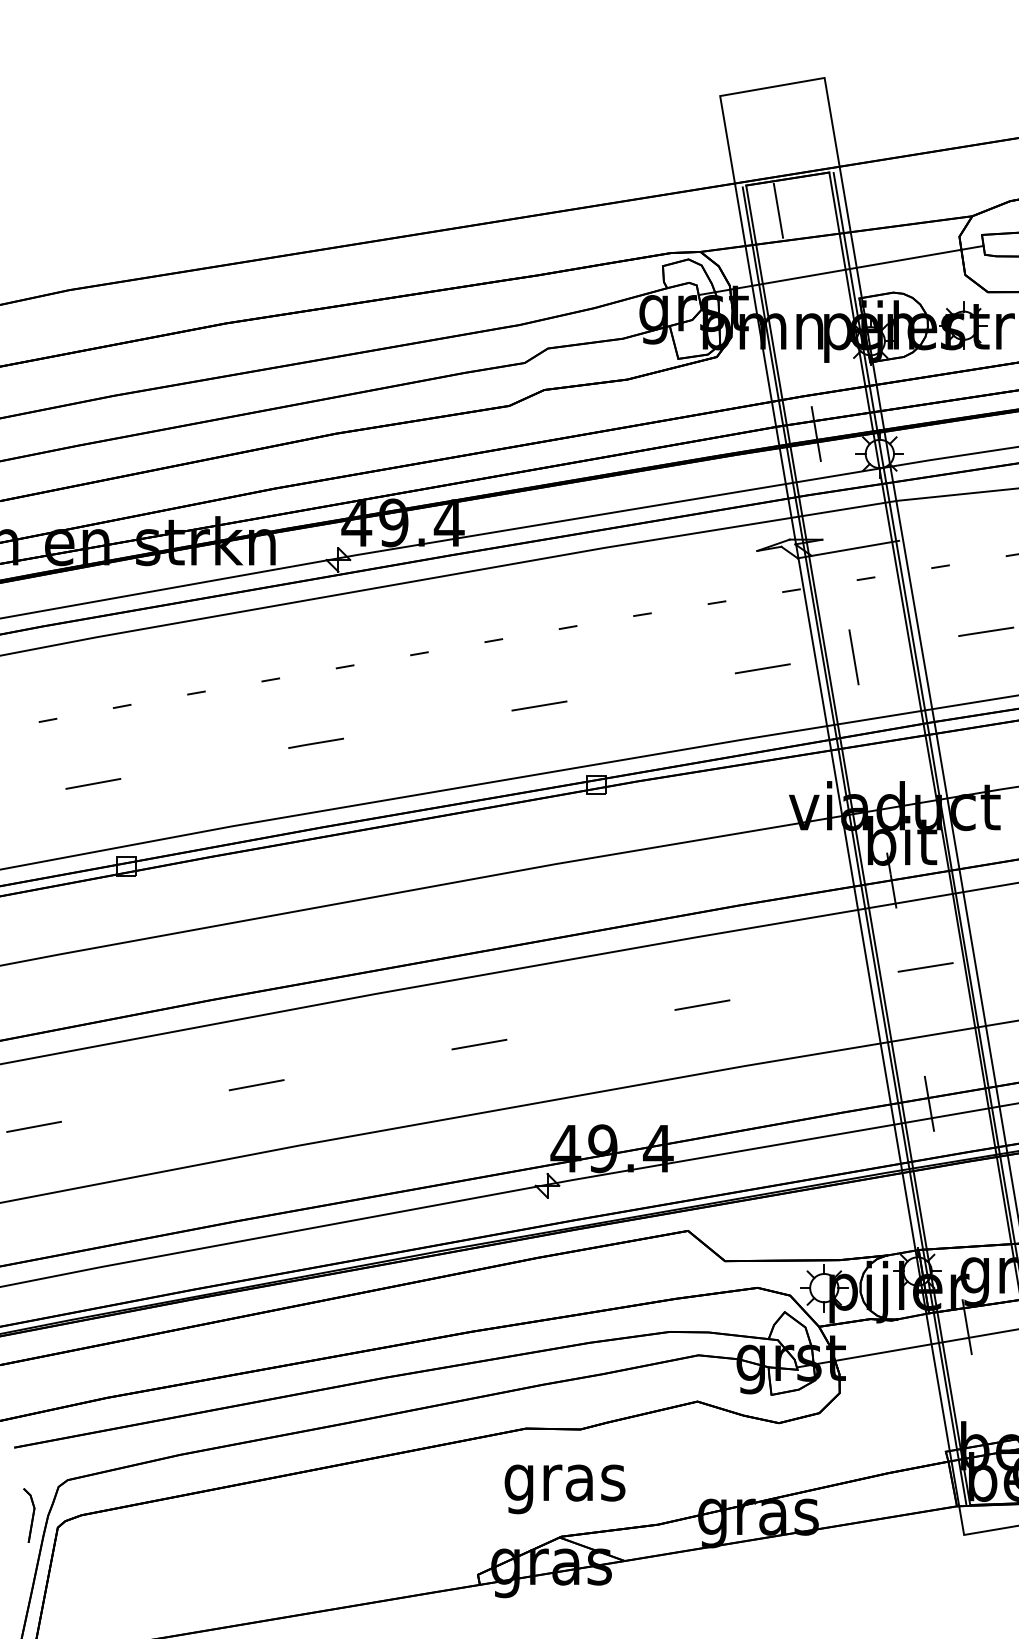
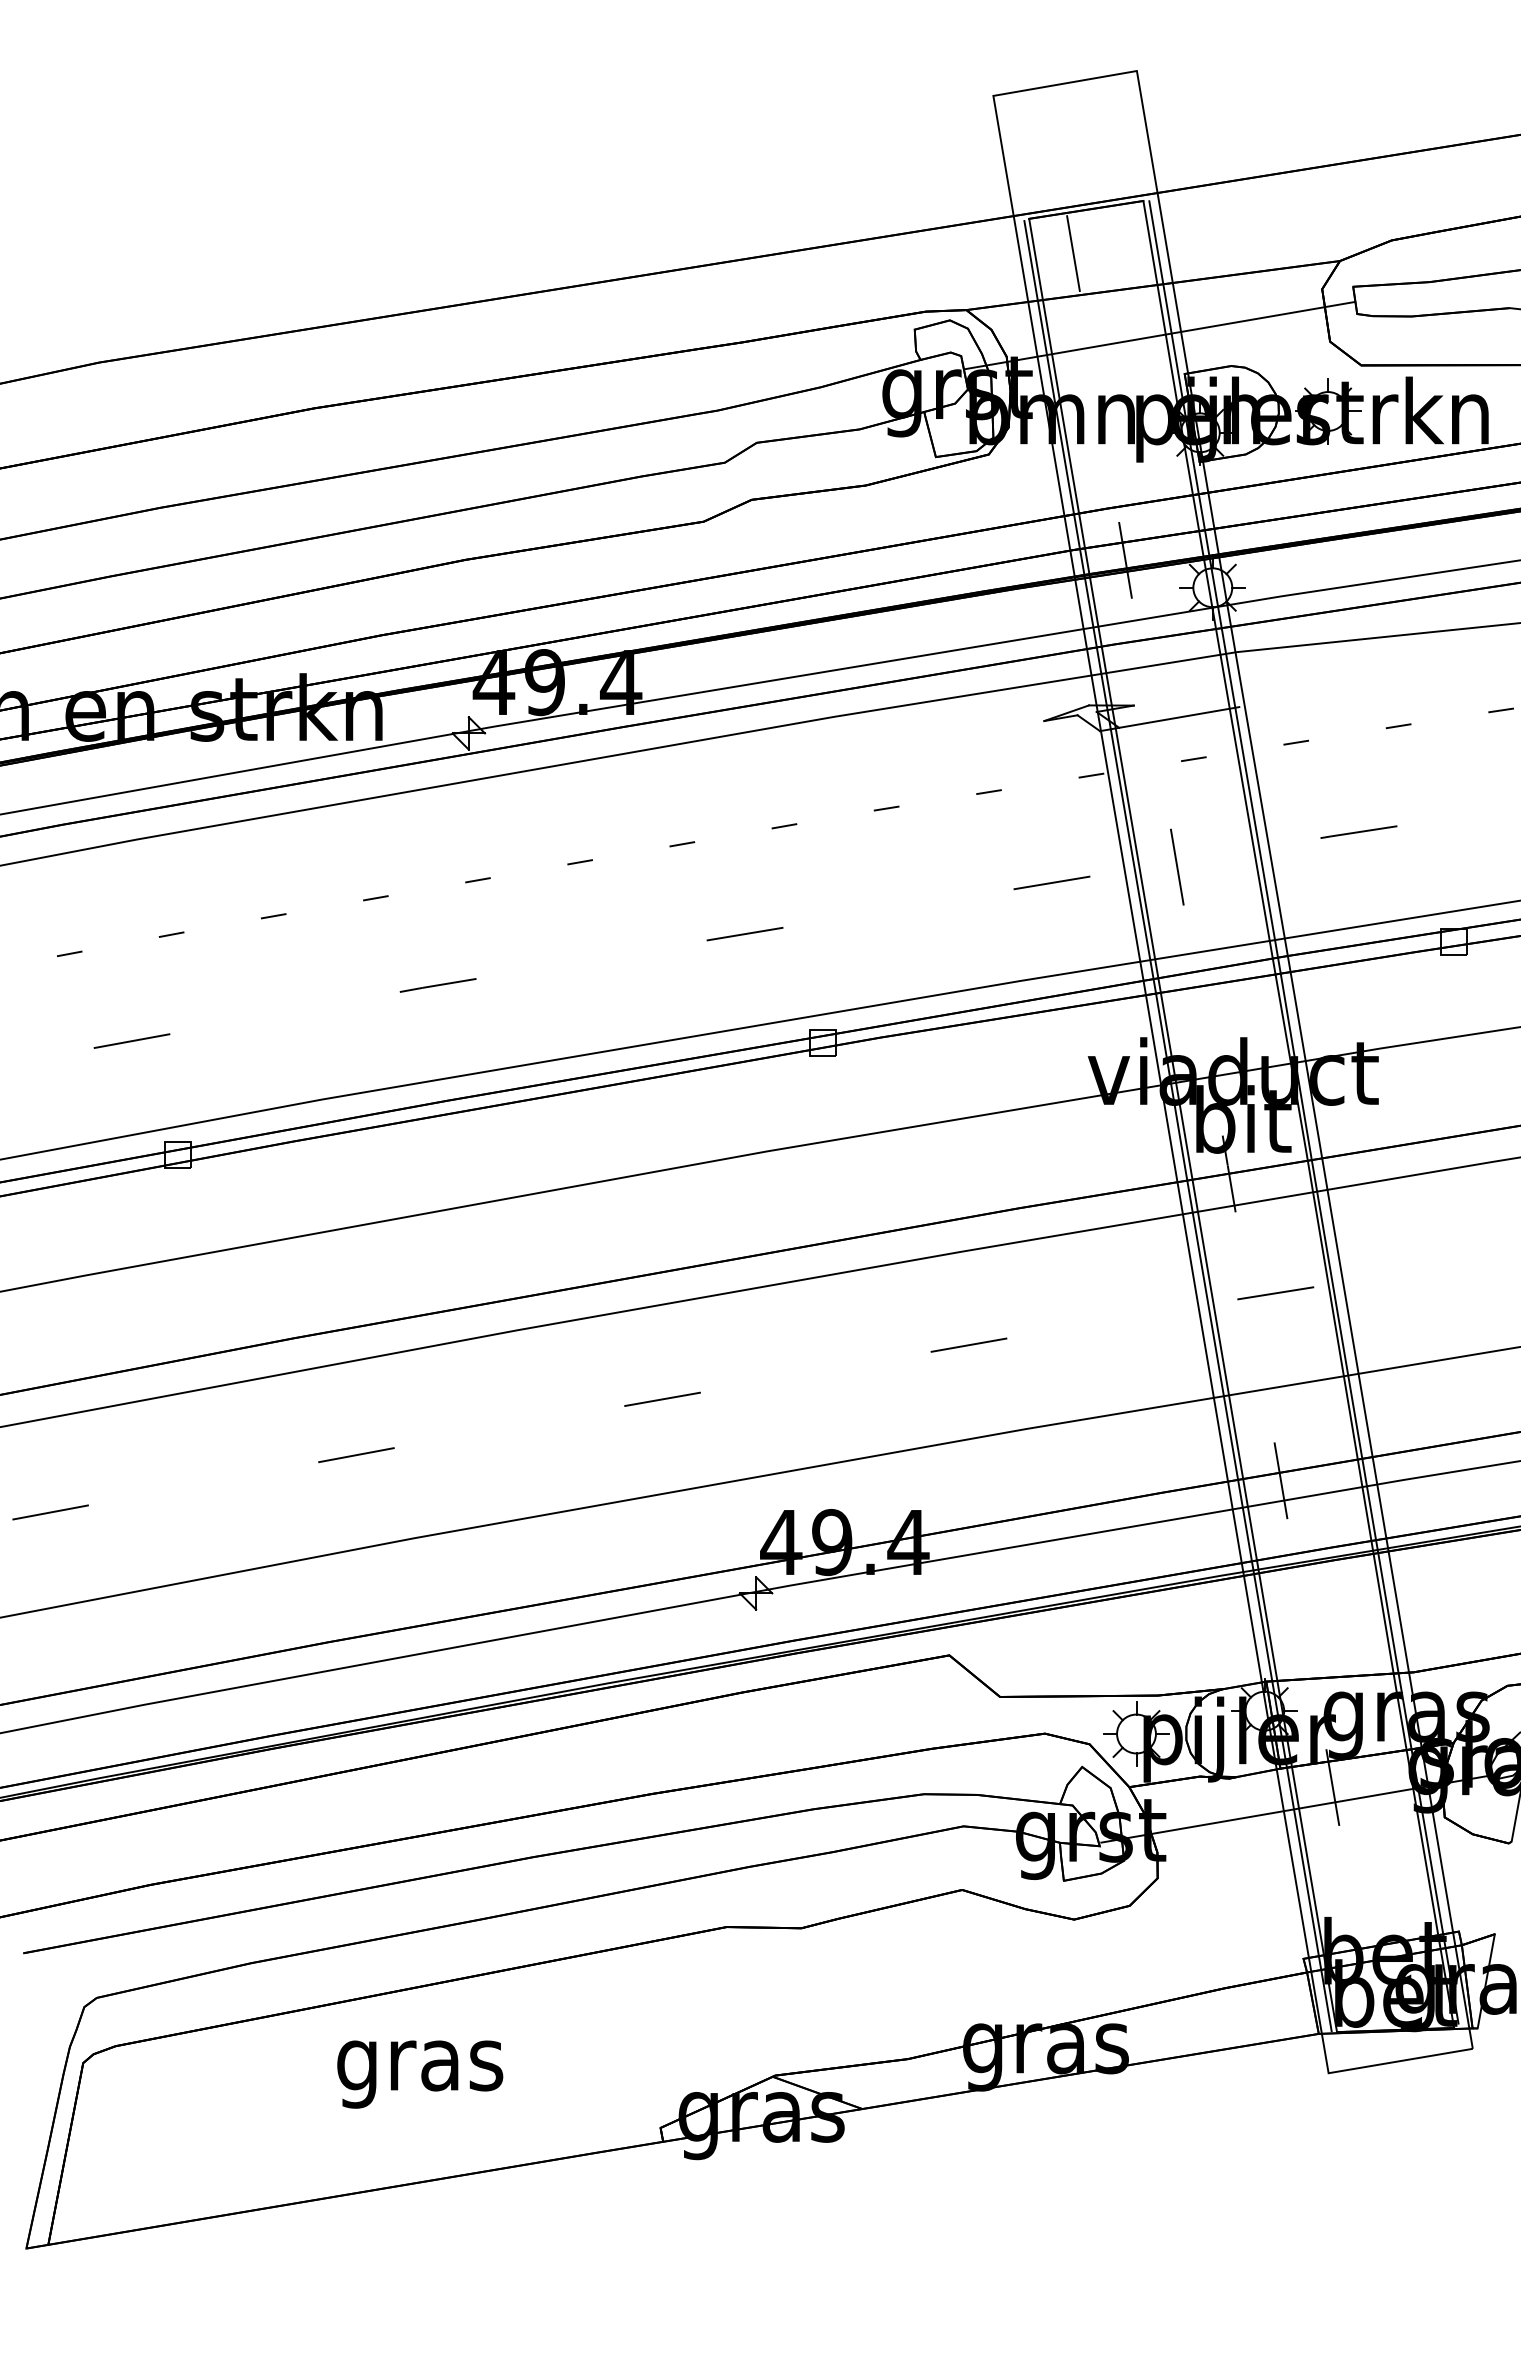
text: (565, 1489) -> (420, 2074), moved
part: (28, 1515) -> (43, 2046), removed

